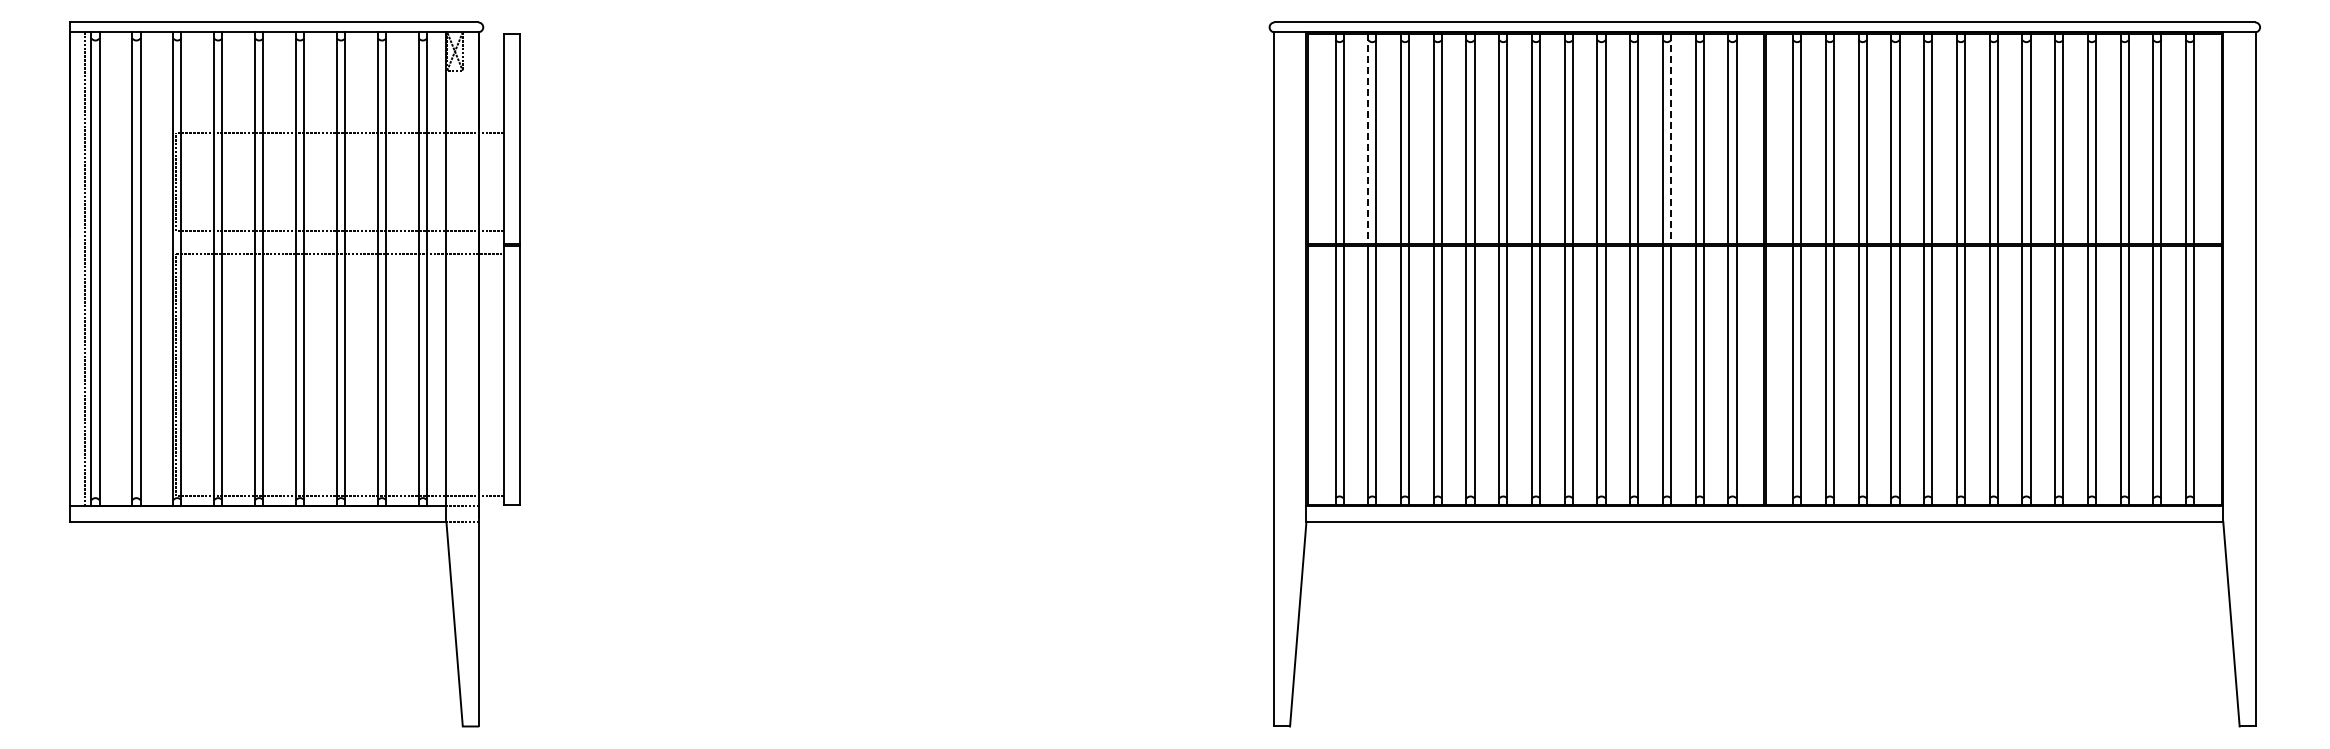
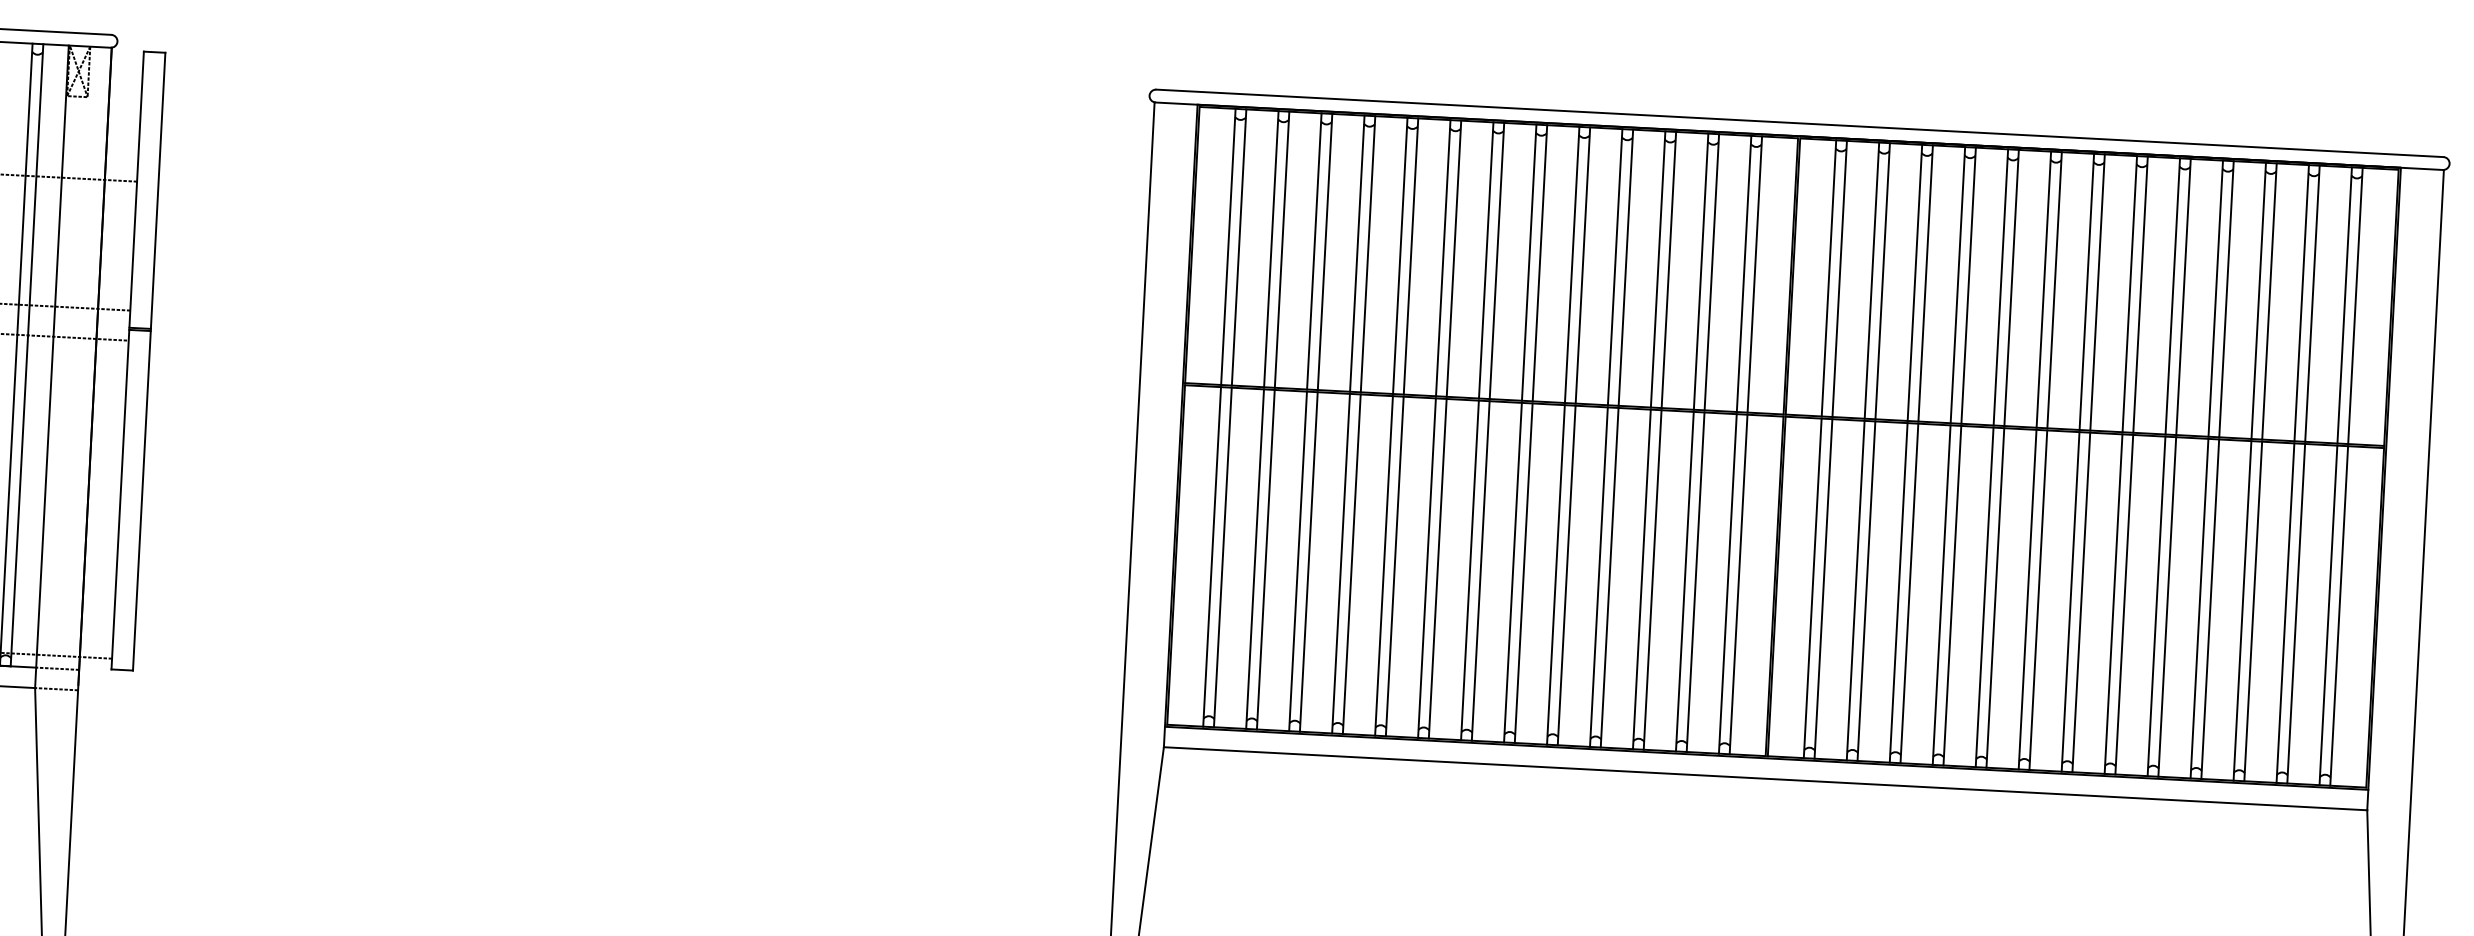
line: (1368, 139) -> (1271, 249), dashed -> solid
line: (1671, 139) -> (1669, 270), dashed -> solid

